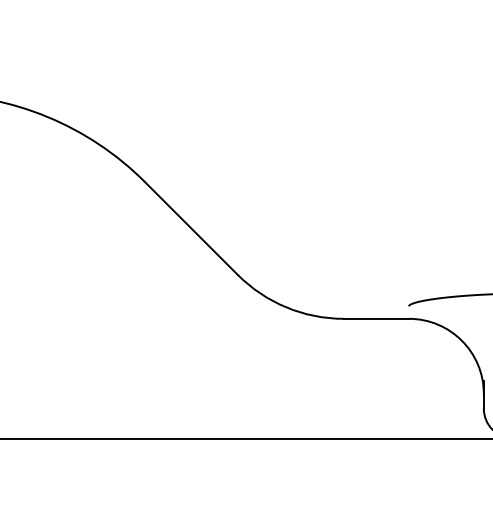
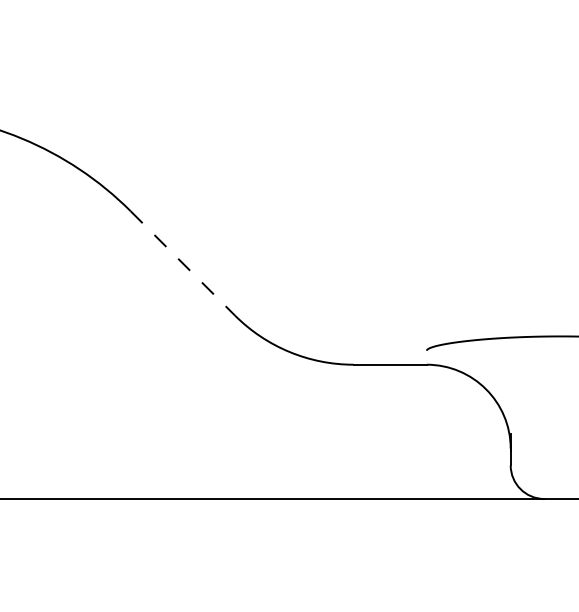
line: (191, 228) -> (182, 263), solid -> dashed

